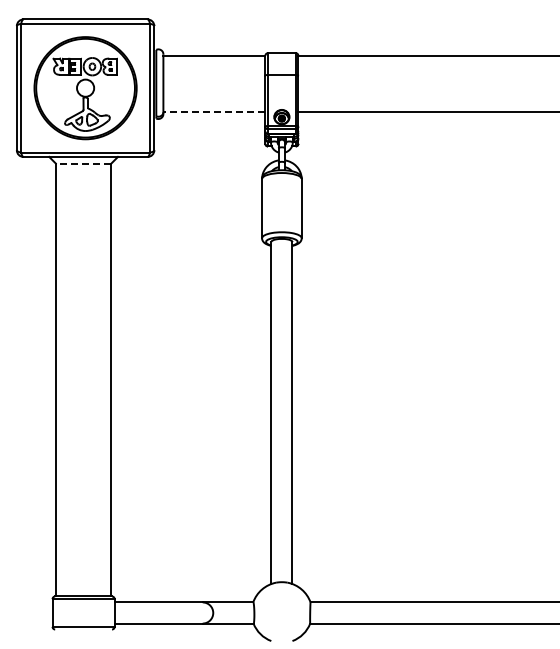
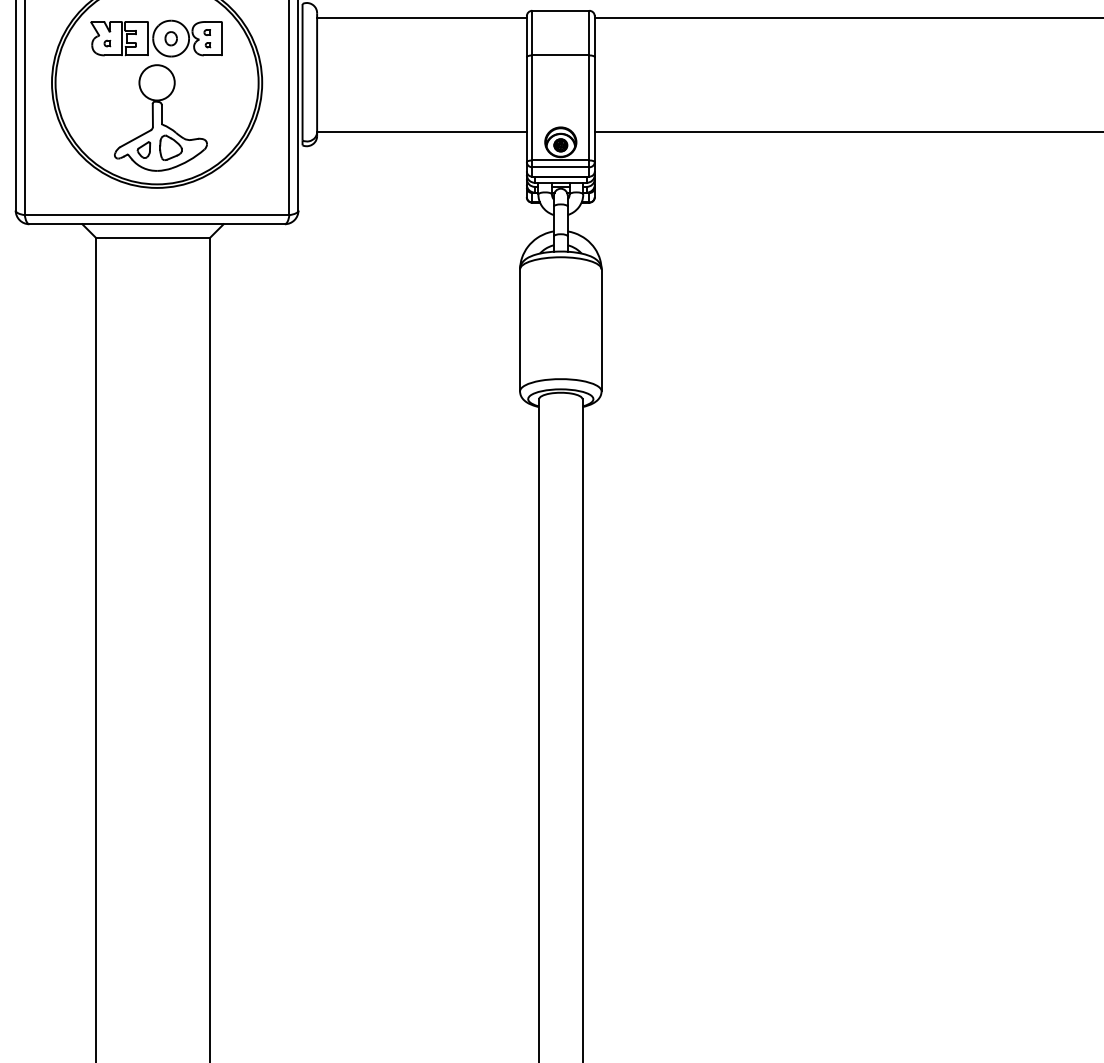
line: (214, 112) -> (422, 132), dashed -> solid
line: (83, 163) -> (152, 237), dashed -> solid

